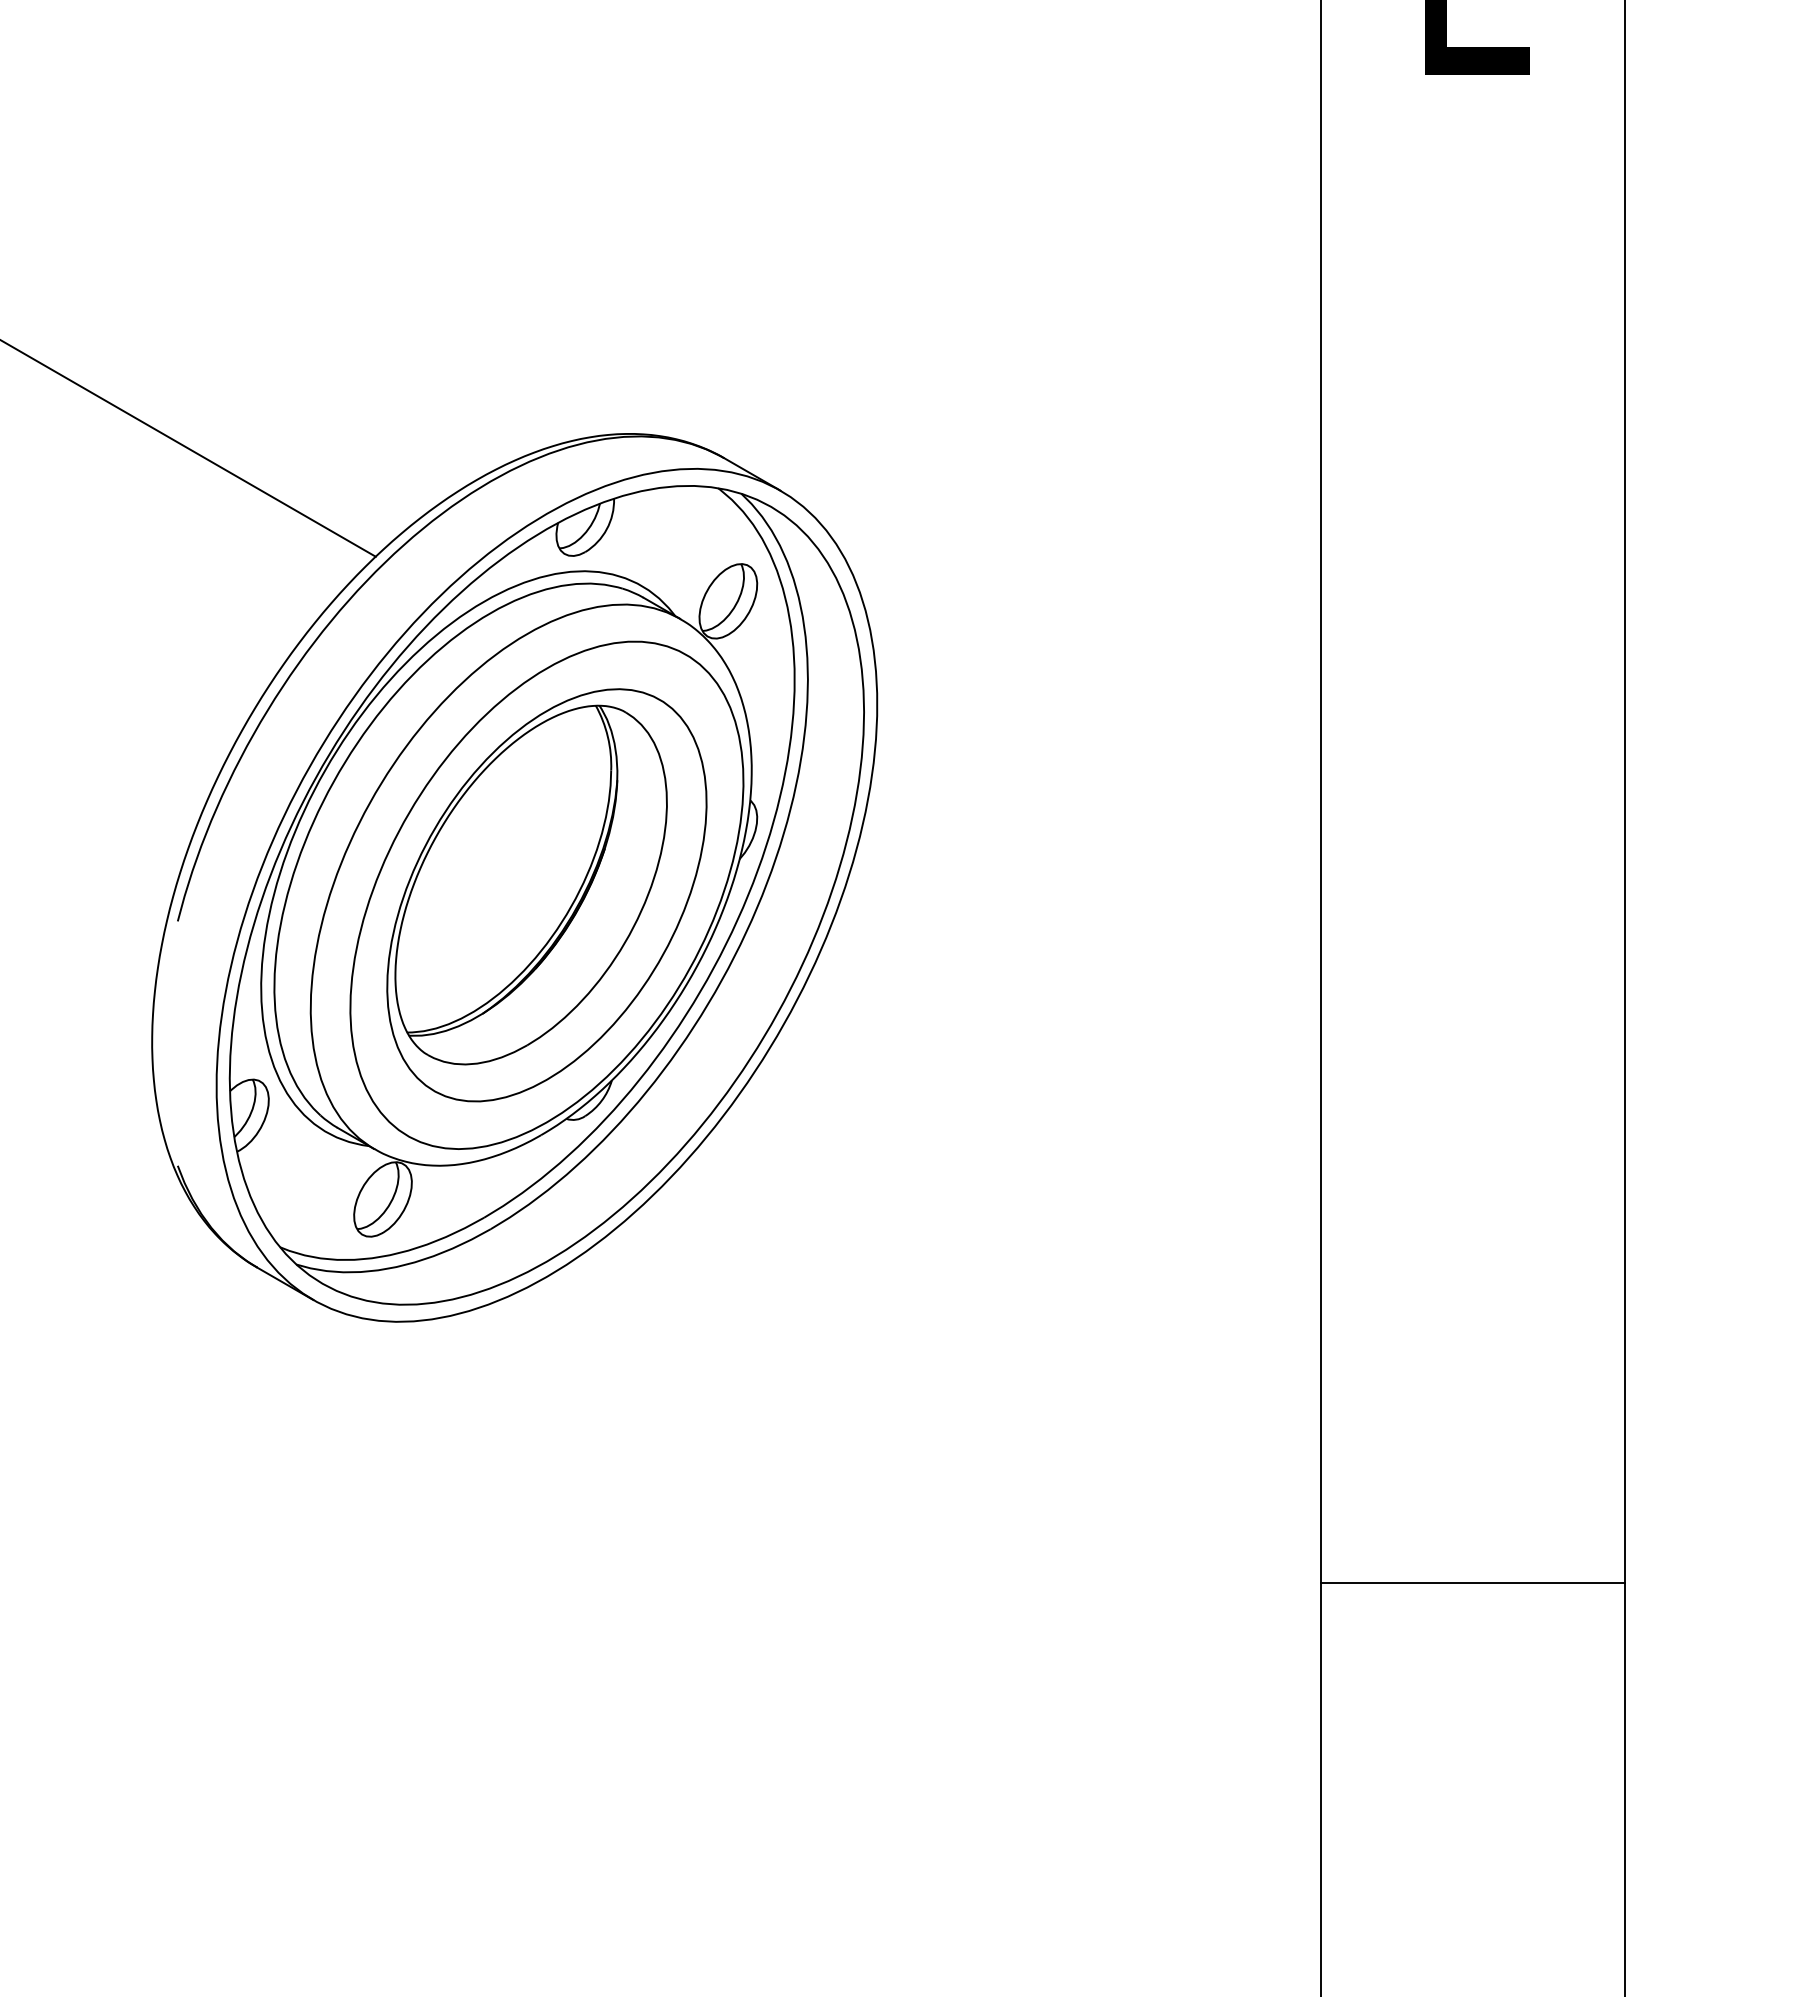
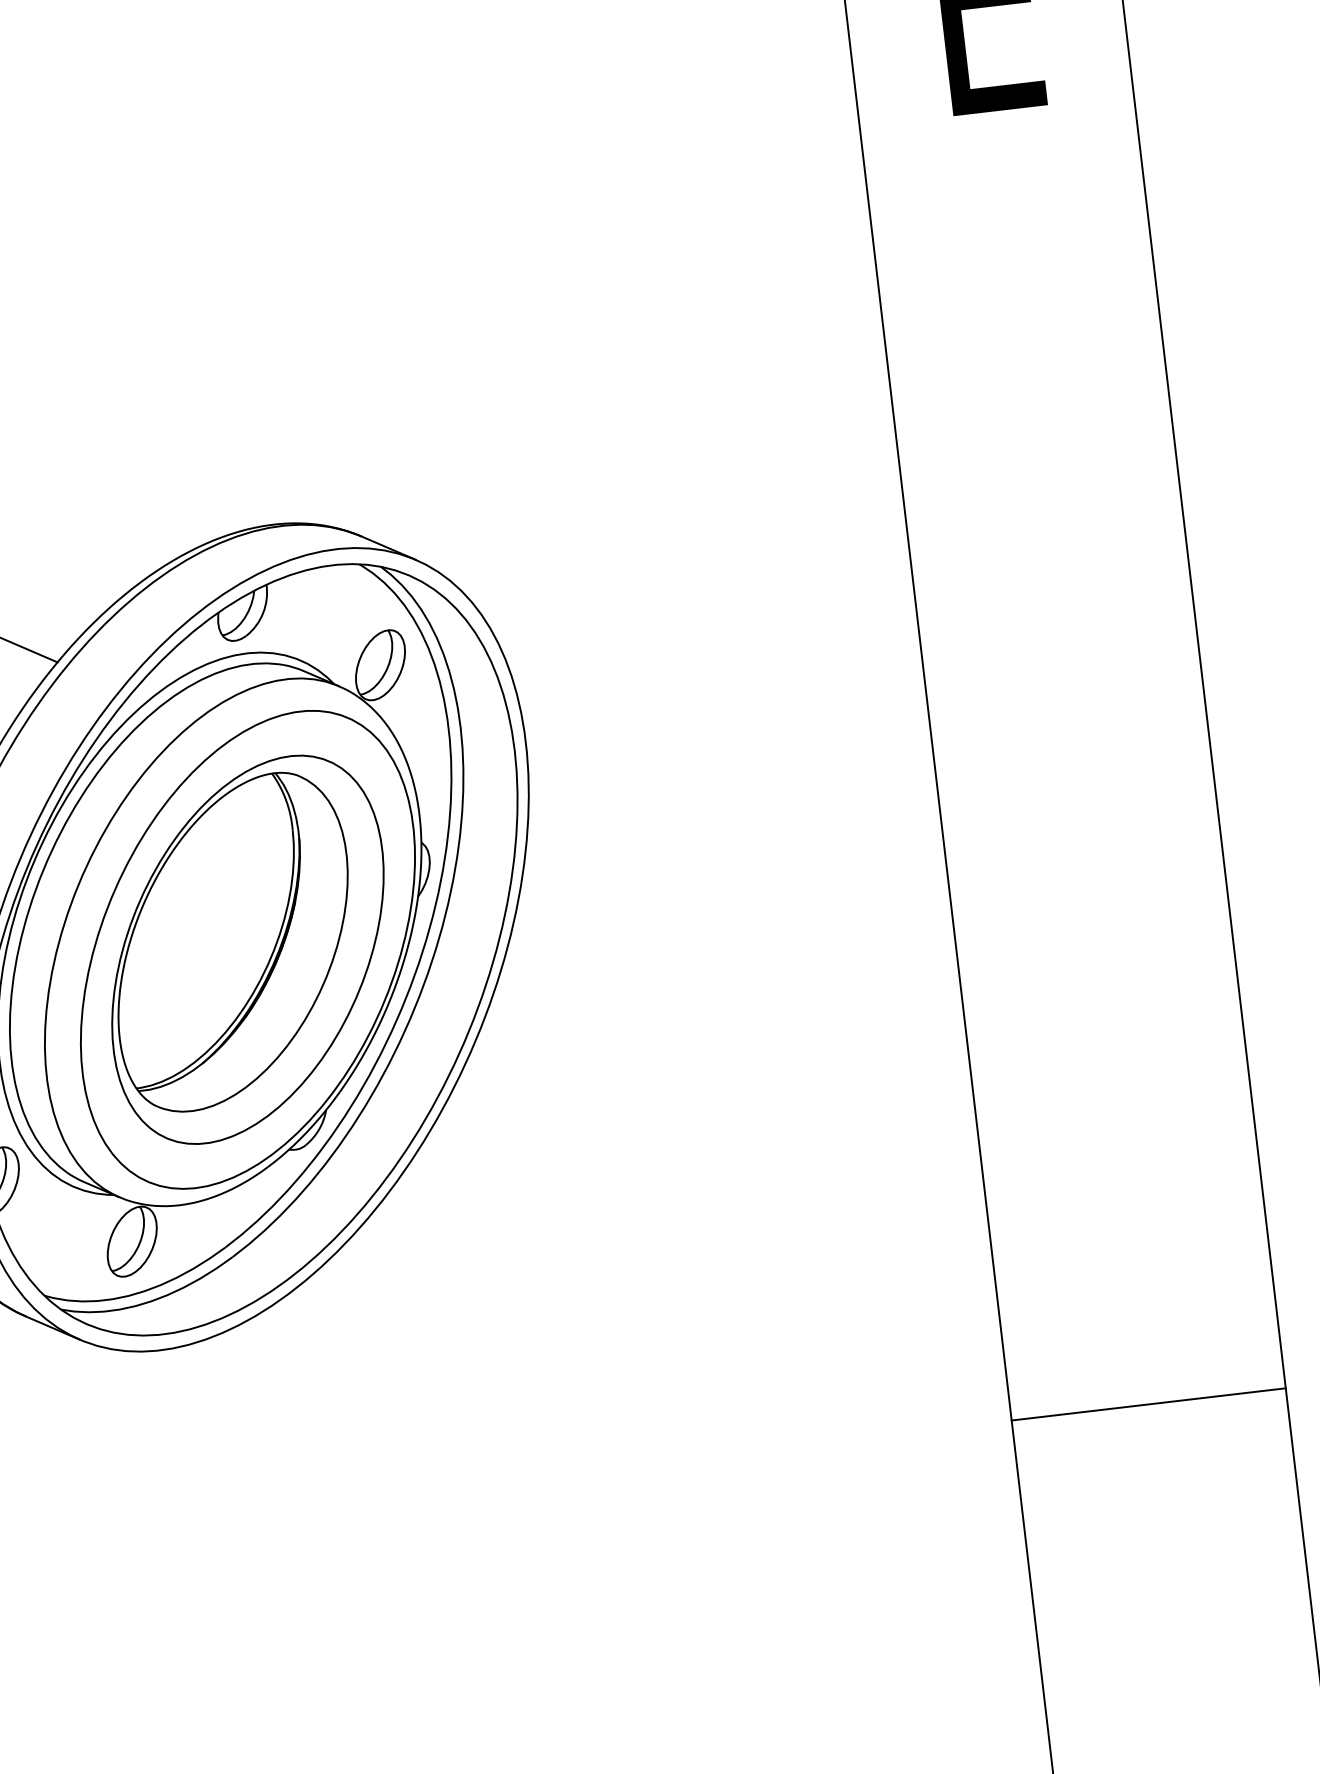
line: (1472, 1582) -> (1148, 1404), moved

